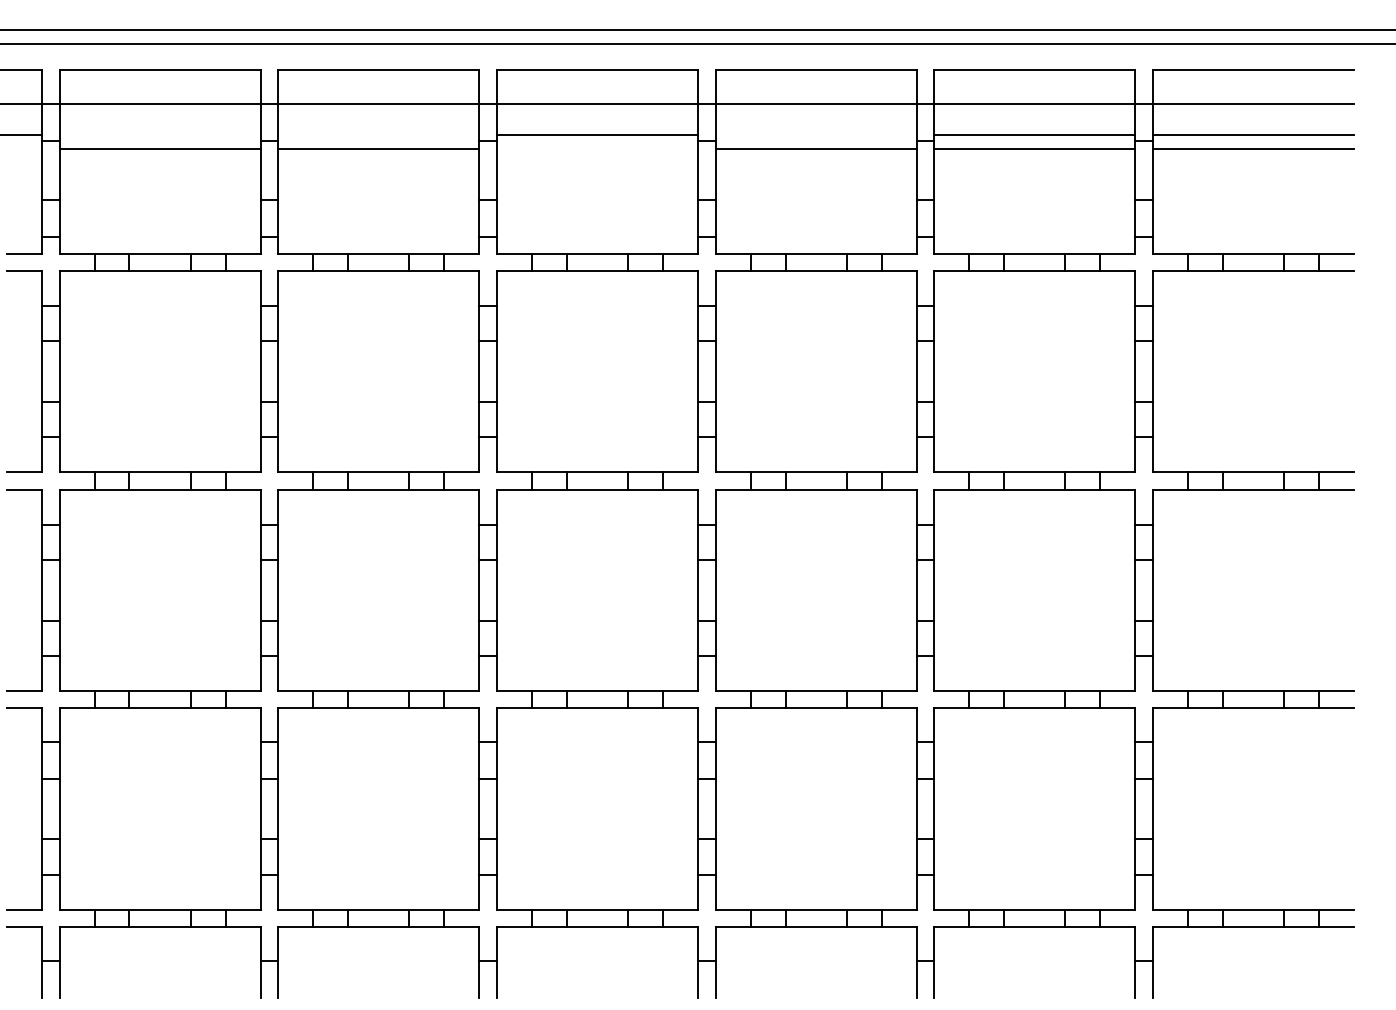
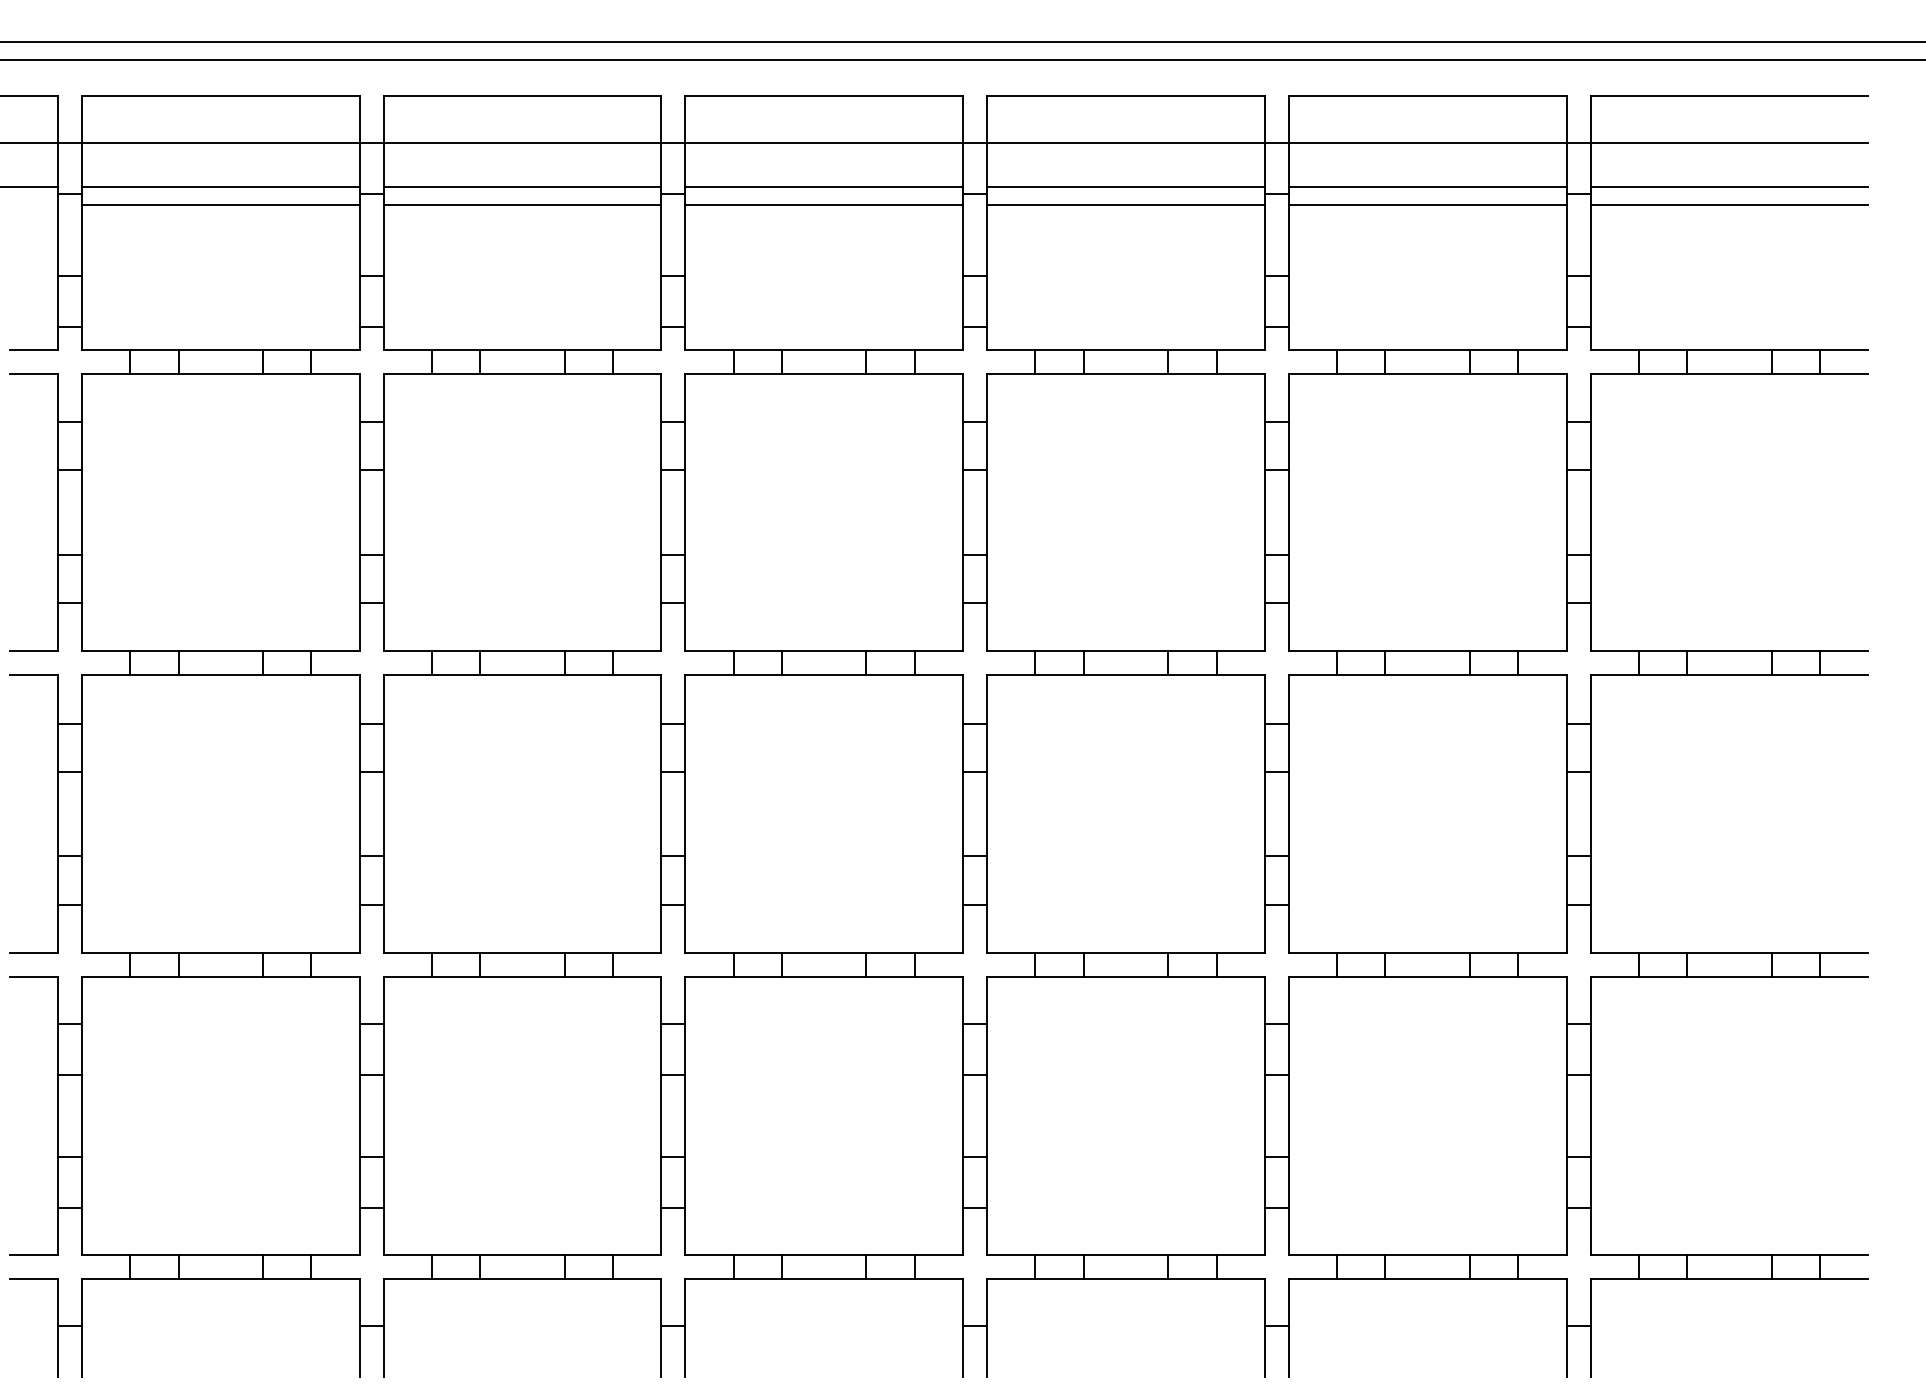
line: (159, 135) -> (220, 186), added
line: (378, 135) -> (522, 186), added
line: (815, 135) -> (1125, 186), added
line: (597, 149) -> (824, 205), added

